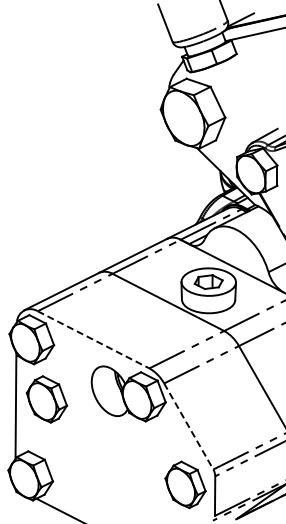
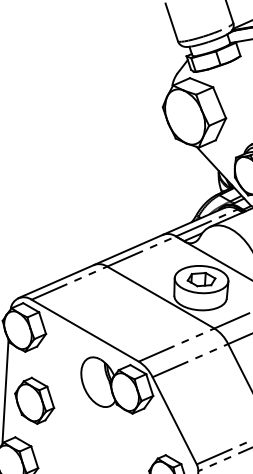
line: (93, 339) -> (85, 330), dashed -> solid
part: (46, 399) -> (34, 400), moved
line: (188, 426) -> (174, 420), dashed -> solid

